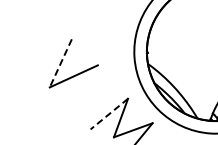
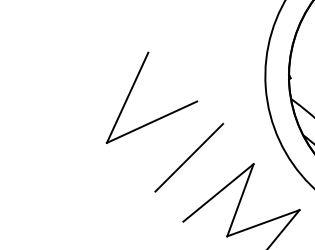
line: (60, 63) -> (127, 98), dashed -> solid
line: (93, 95) -> (188, 158), added
line: (108, 114) -> (216, 193), dashed -> solid

